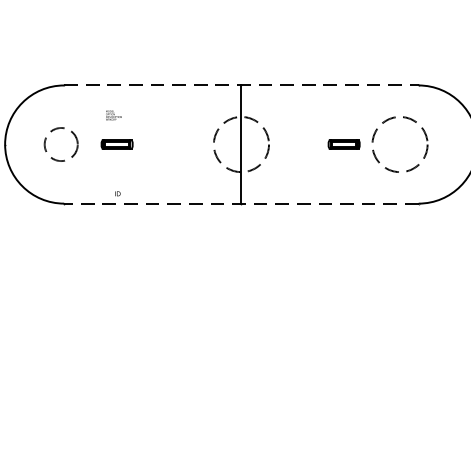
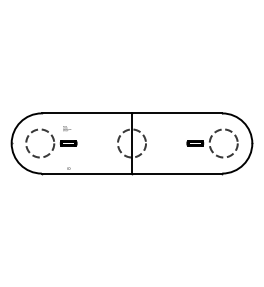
line: (242, 85) -> (132, 113), dashed -> solid
circle: (61, 144) -> (40, 143), size x1.67
part: (377, 144) -> (212, 143), moved
line: (240, 203) -> (131, 173), dashed -> solid

